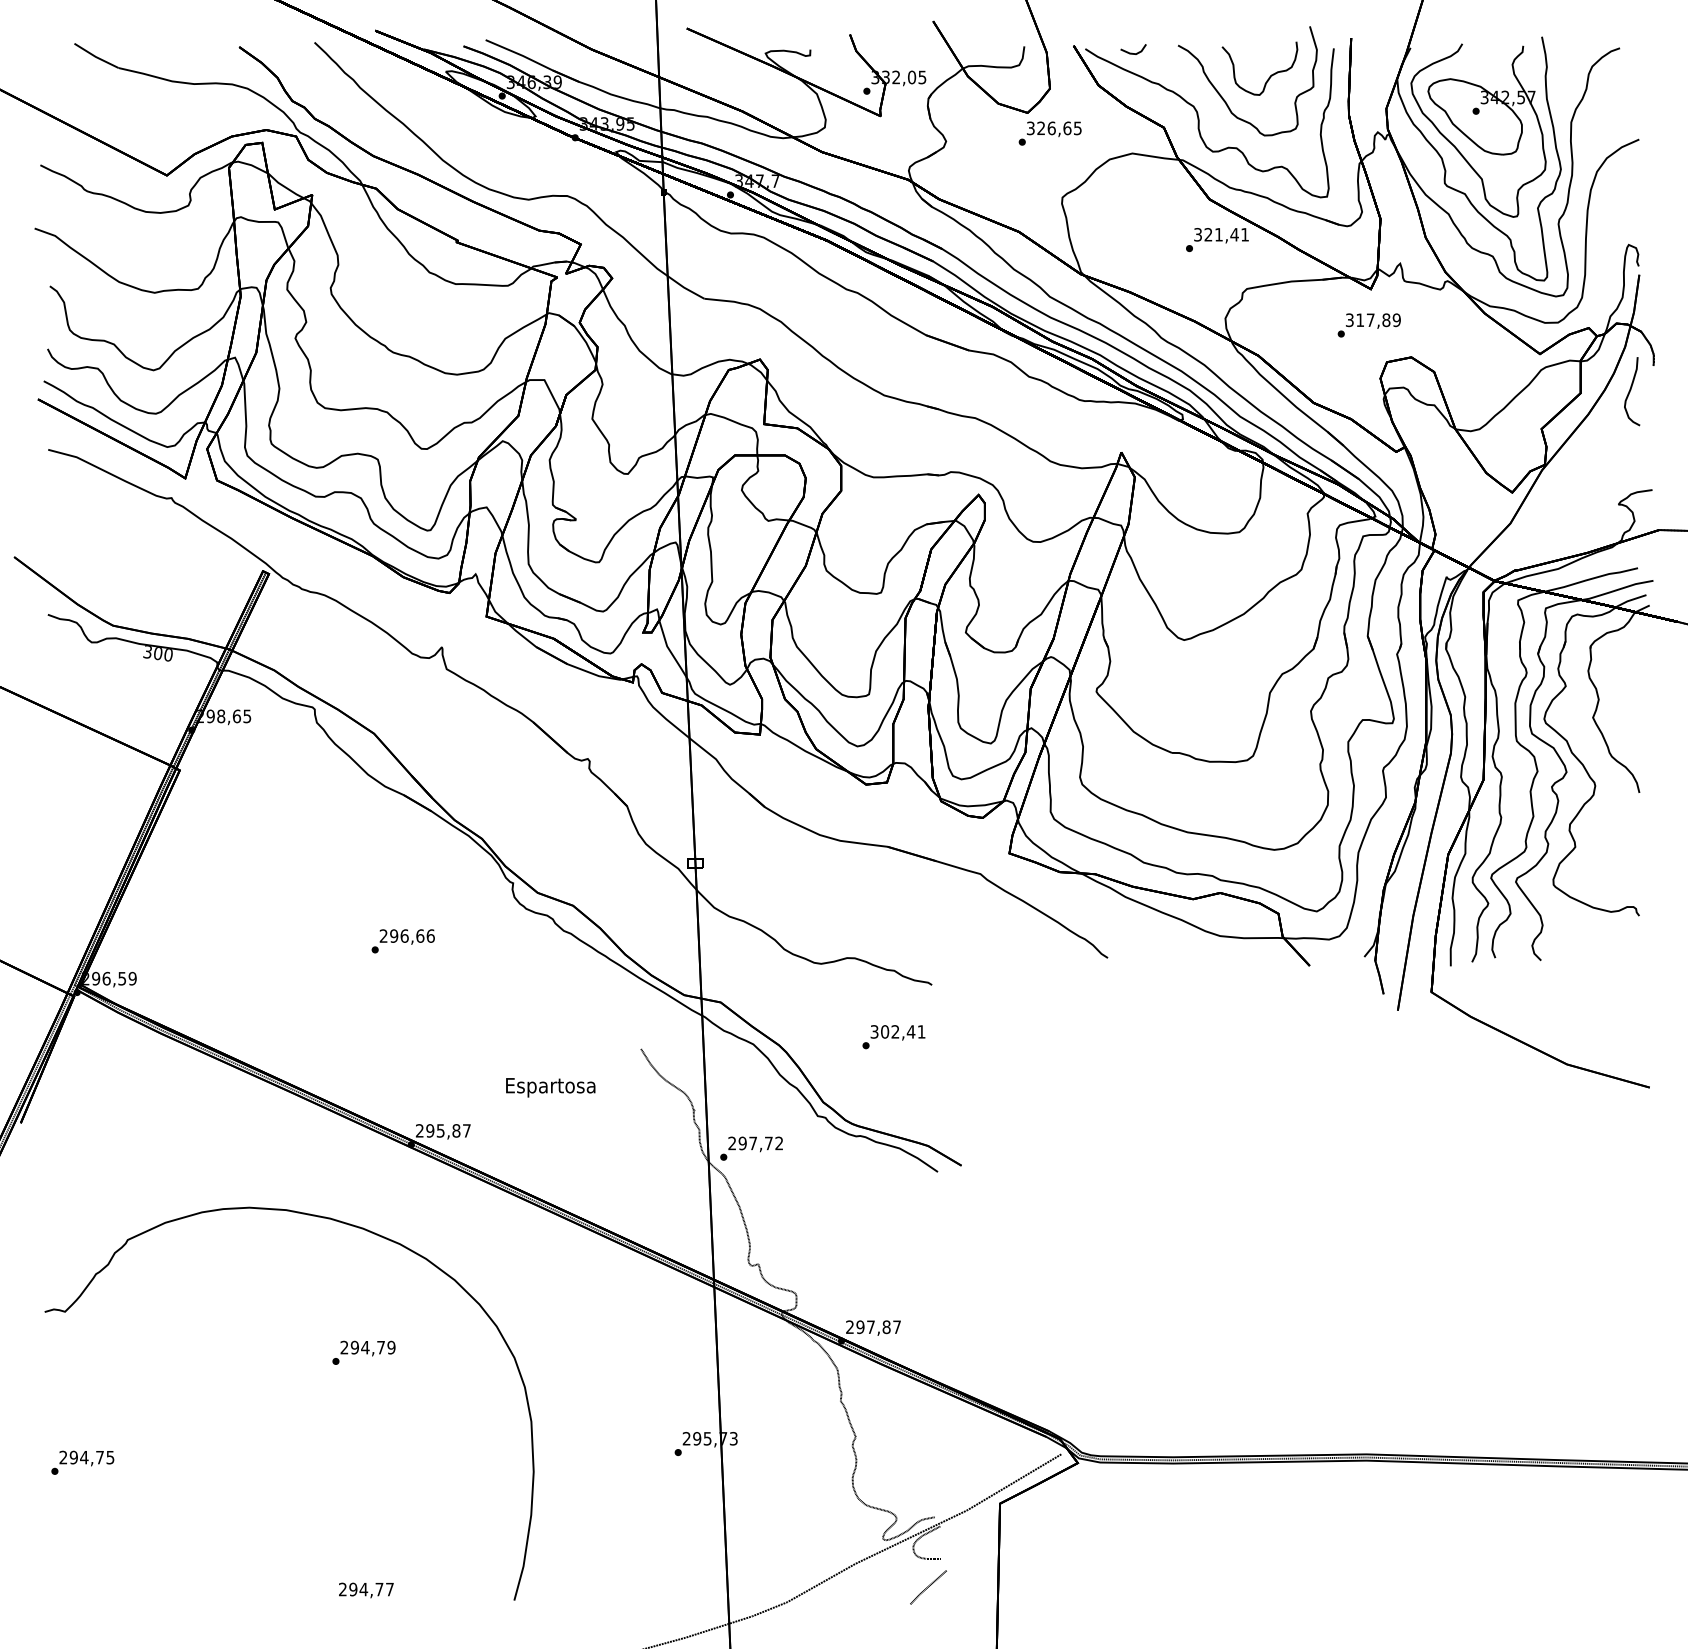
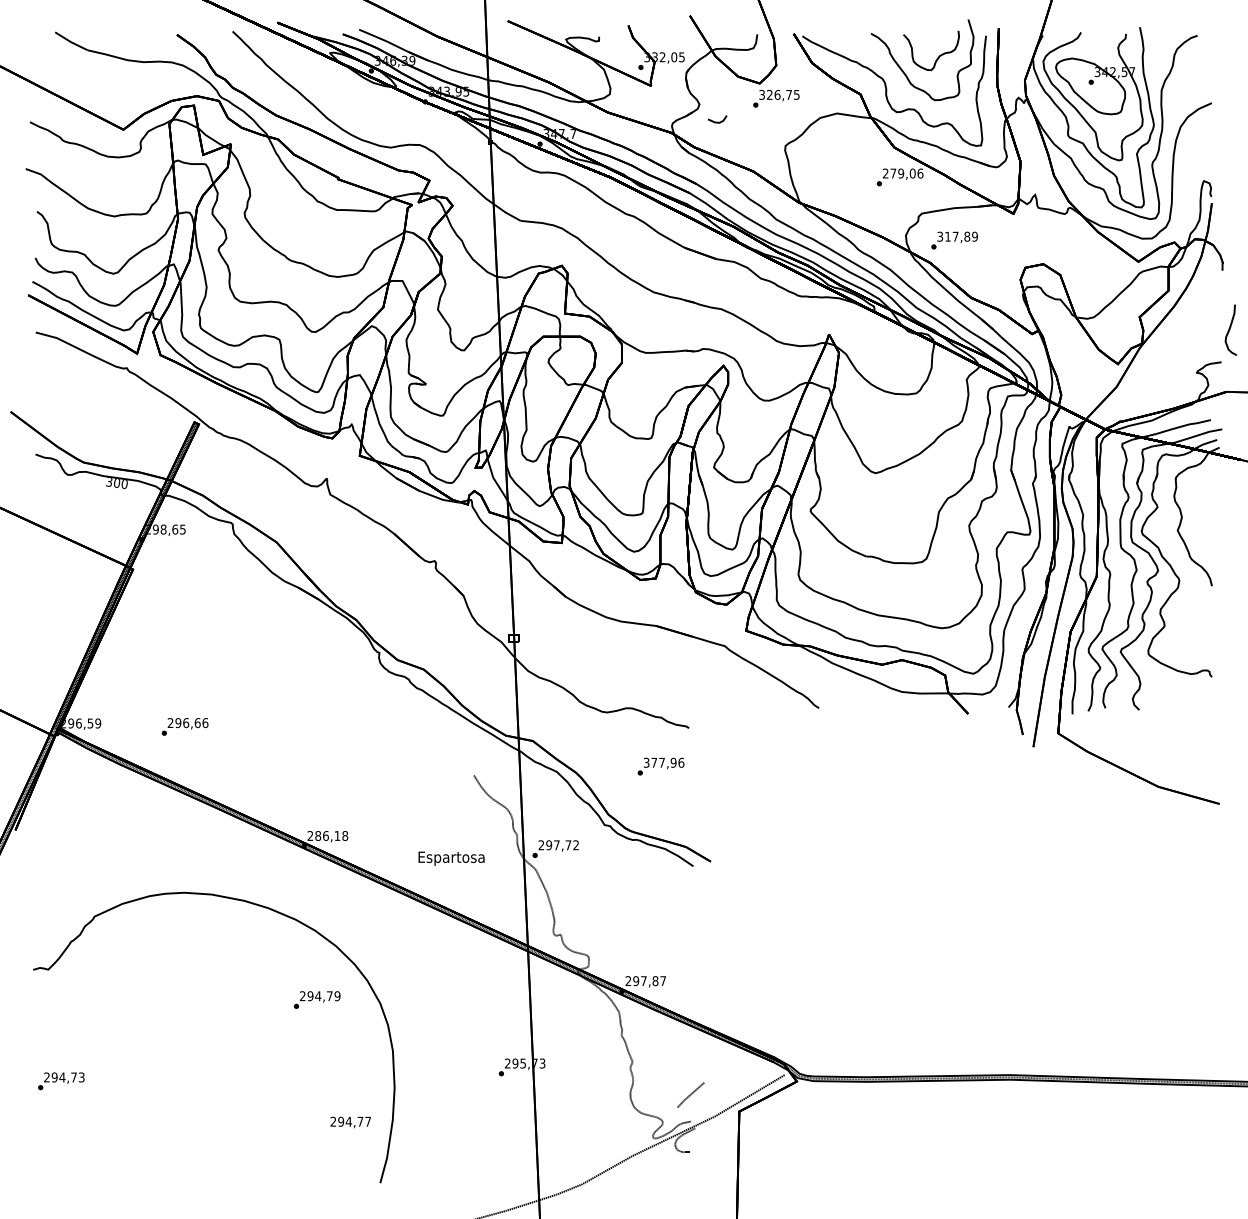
line: (1132, 52) -> (716, 121), moved
text: (1067, 128) -> (789, 95), 326,65 -> 326,75
text: (1221, 234) -> (903, 173), 321,41 -> 279,06
text: (1368, 325) -> (954, 240), moved
curve: (1631, 390) -> (1230, 329), moved
text: (402, 941) -> (184, 727), moved
text: (903, 1031) -> (667, 762), 302,41 -> 377,96
text: (550, 1087) -> (451, 858), moved
text: (448, 1130) -> (331, 835), 295,87 -> 286,18
text: (363, 1352) -> (316, 999), moved
text: (110, 1456) -> (81, 1076), 294,75 -> 294,73
line: (928, 1587) -> (690, 1095), moved
text: (366, 1590) -> (350, 1122), moved

